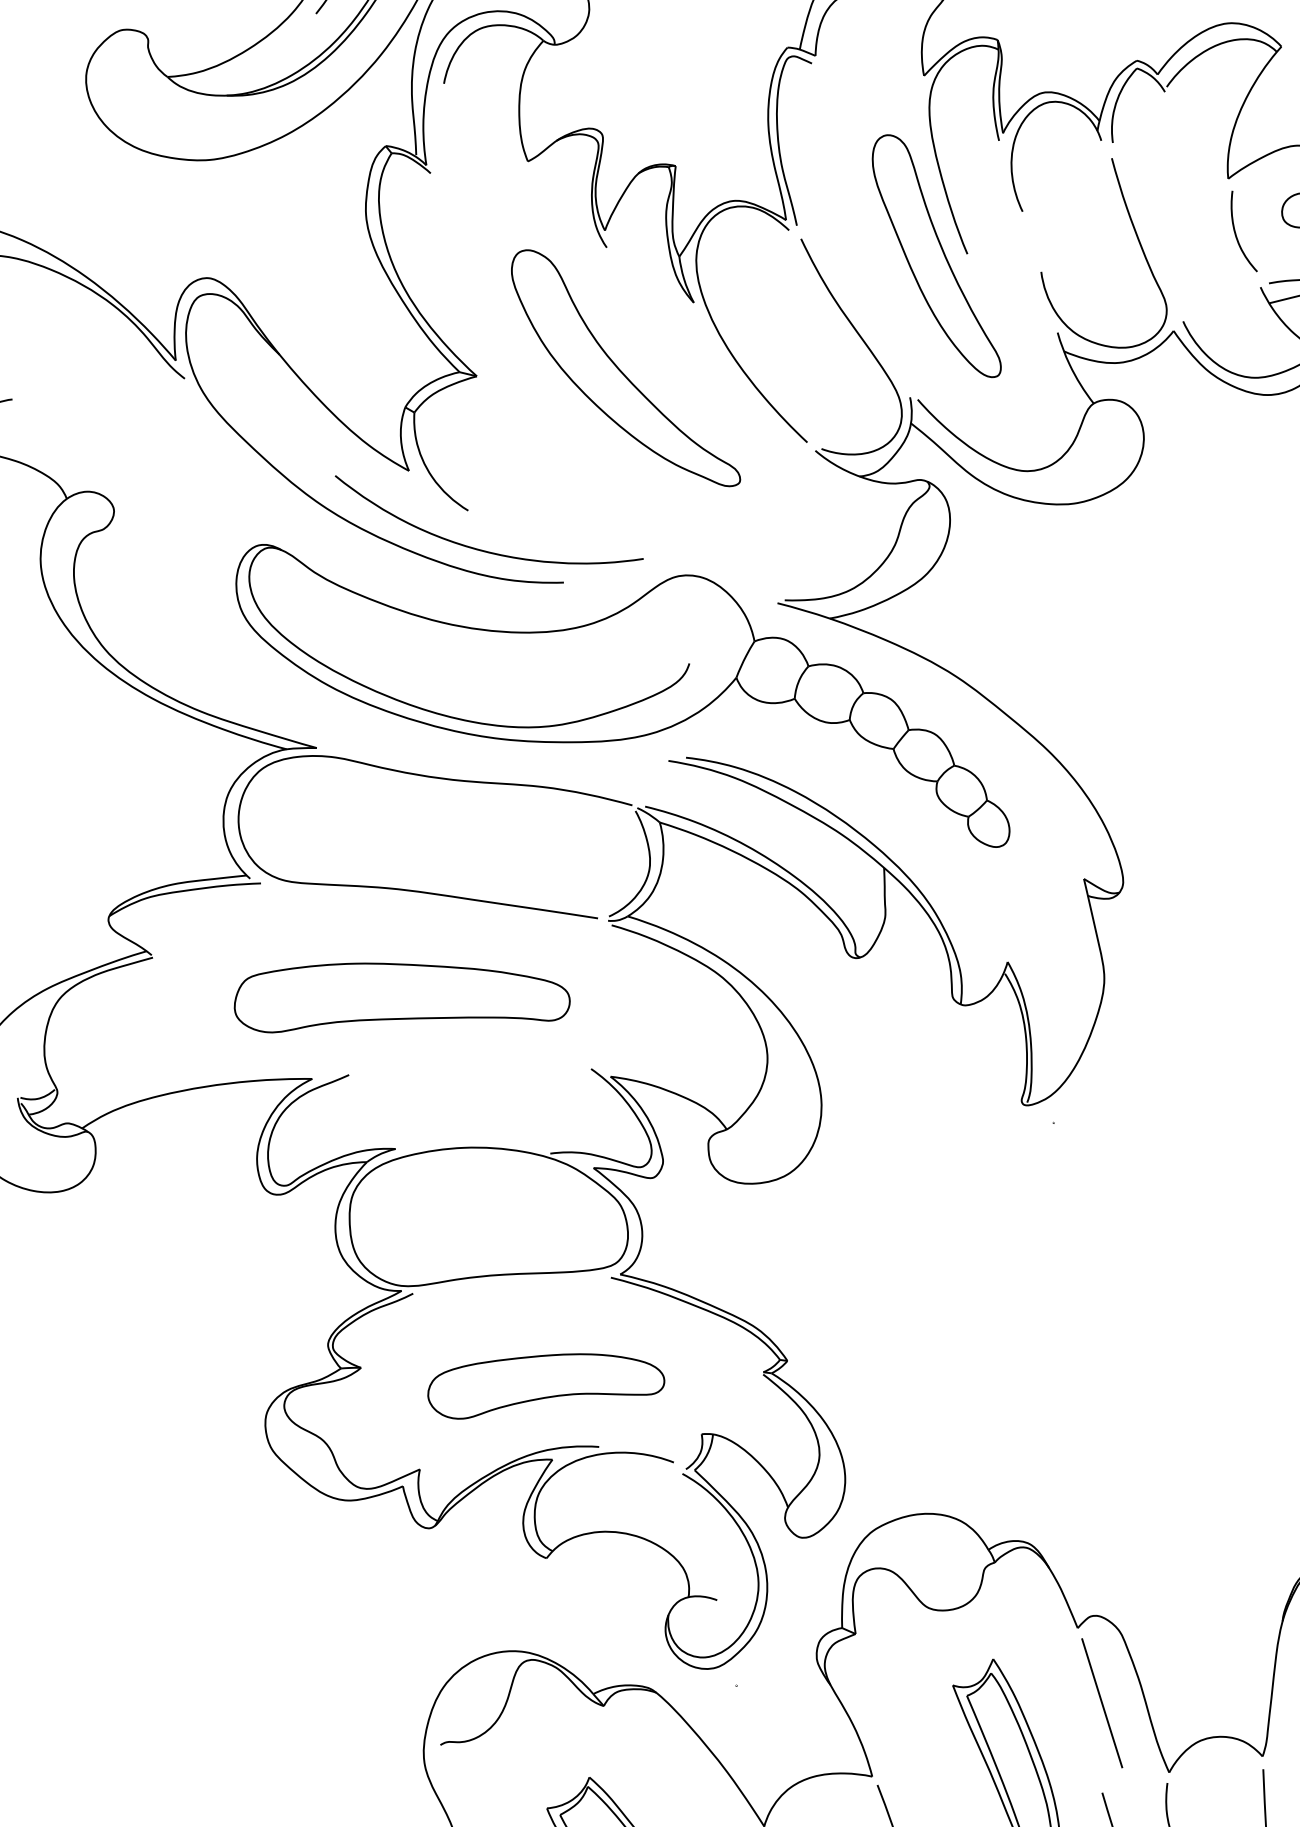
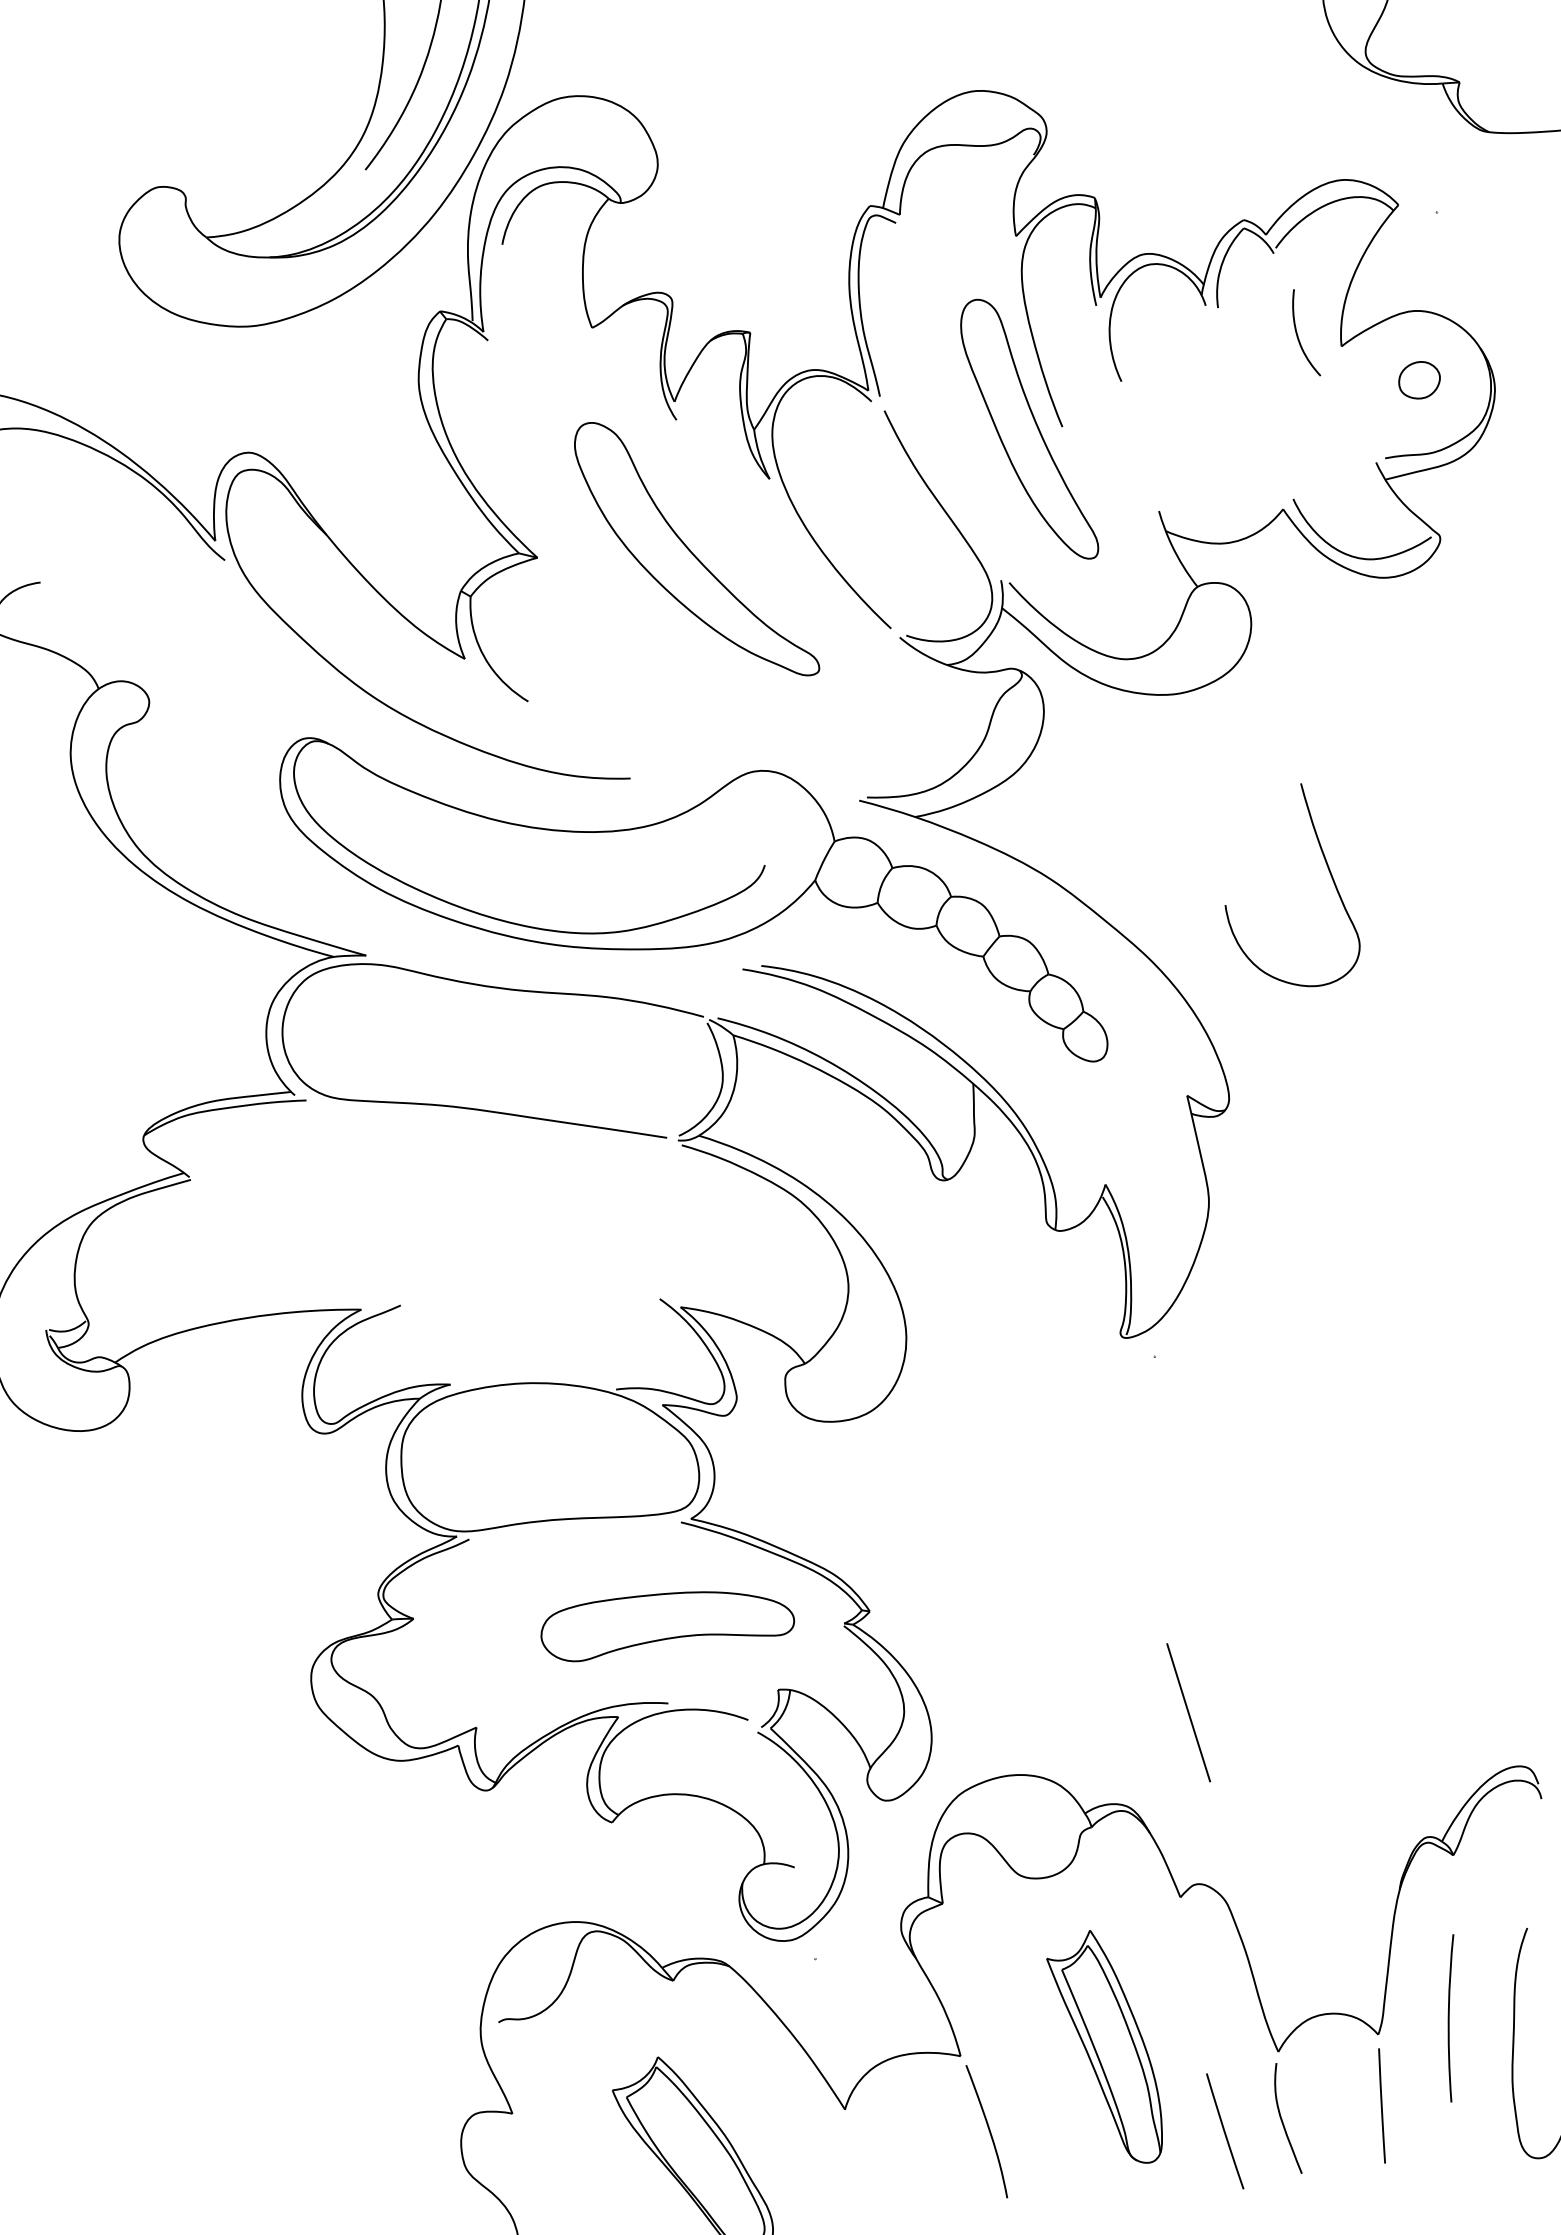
curve: (1236, 233) -> (1298, 335), moved
curve: (1138, 242) -> (1329, 873), moved
curve: (483, 549) -> (544, 743), removed
part: (402, 997) -> (457, 1222), removed
part: (546, 1386) -> (667, 1626), moved
line: (1102, 1703) -> (1188, 1712), moved

